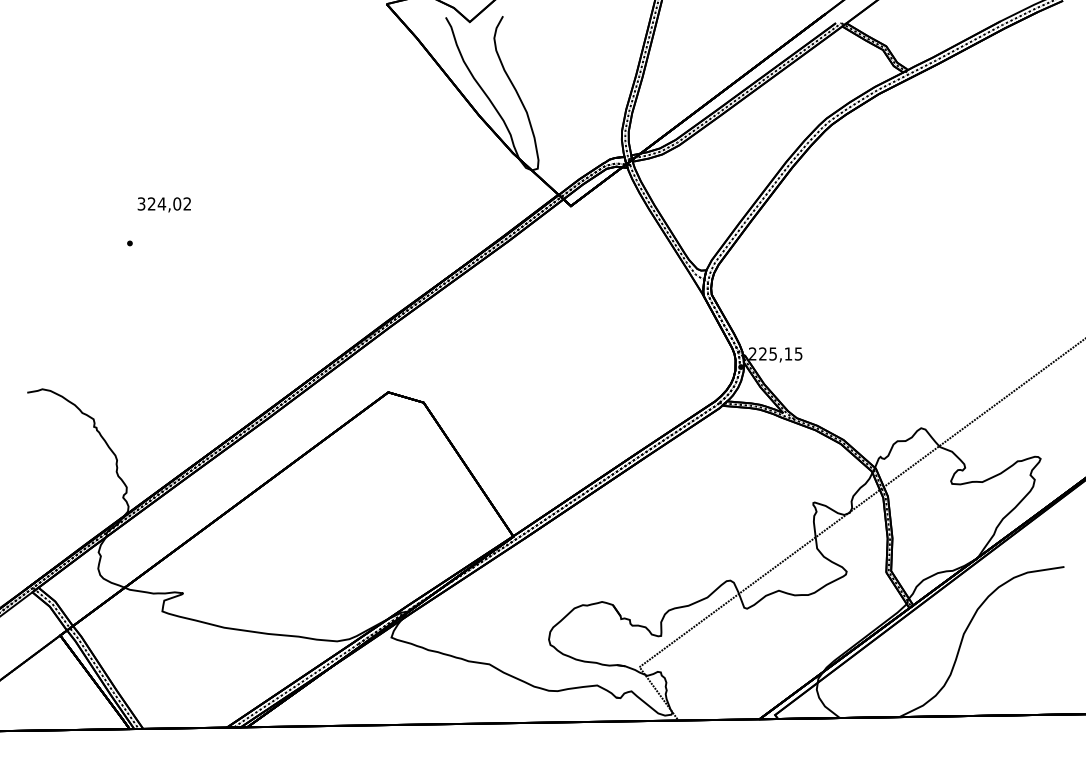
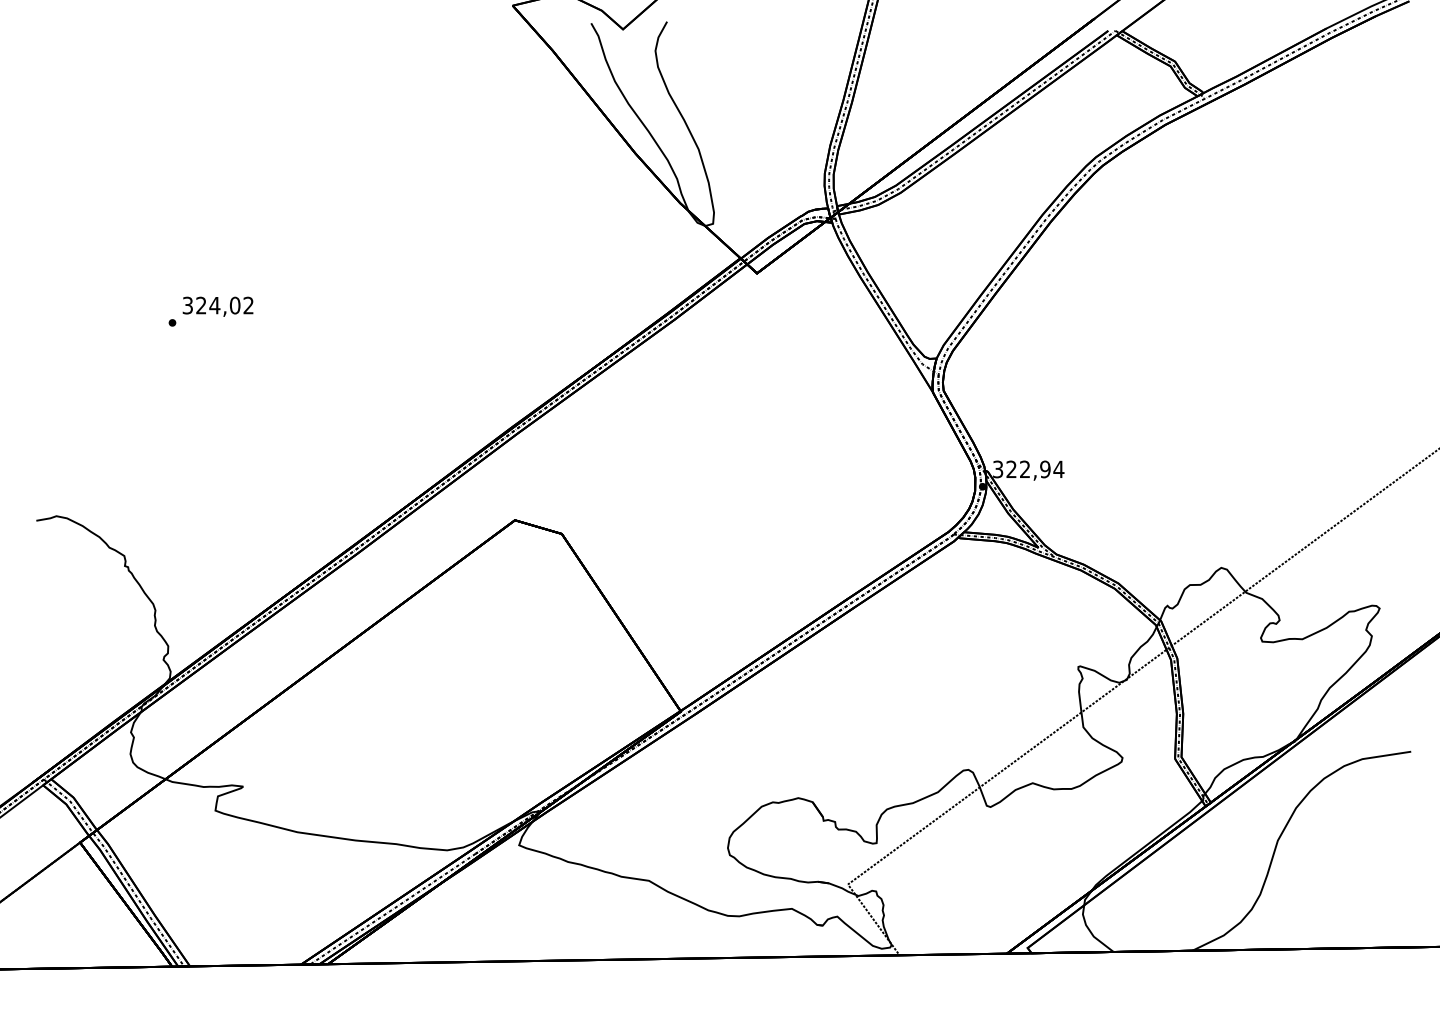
text: (163, 204) -> (217, 306), moved
text: (775, 354) -> (1028, 469), 225,15 -> 322,94

